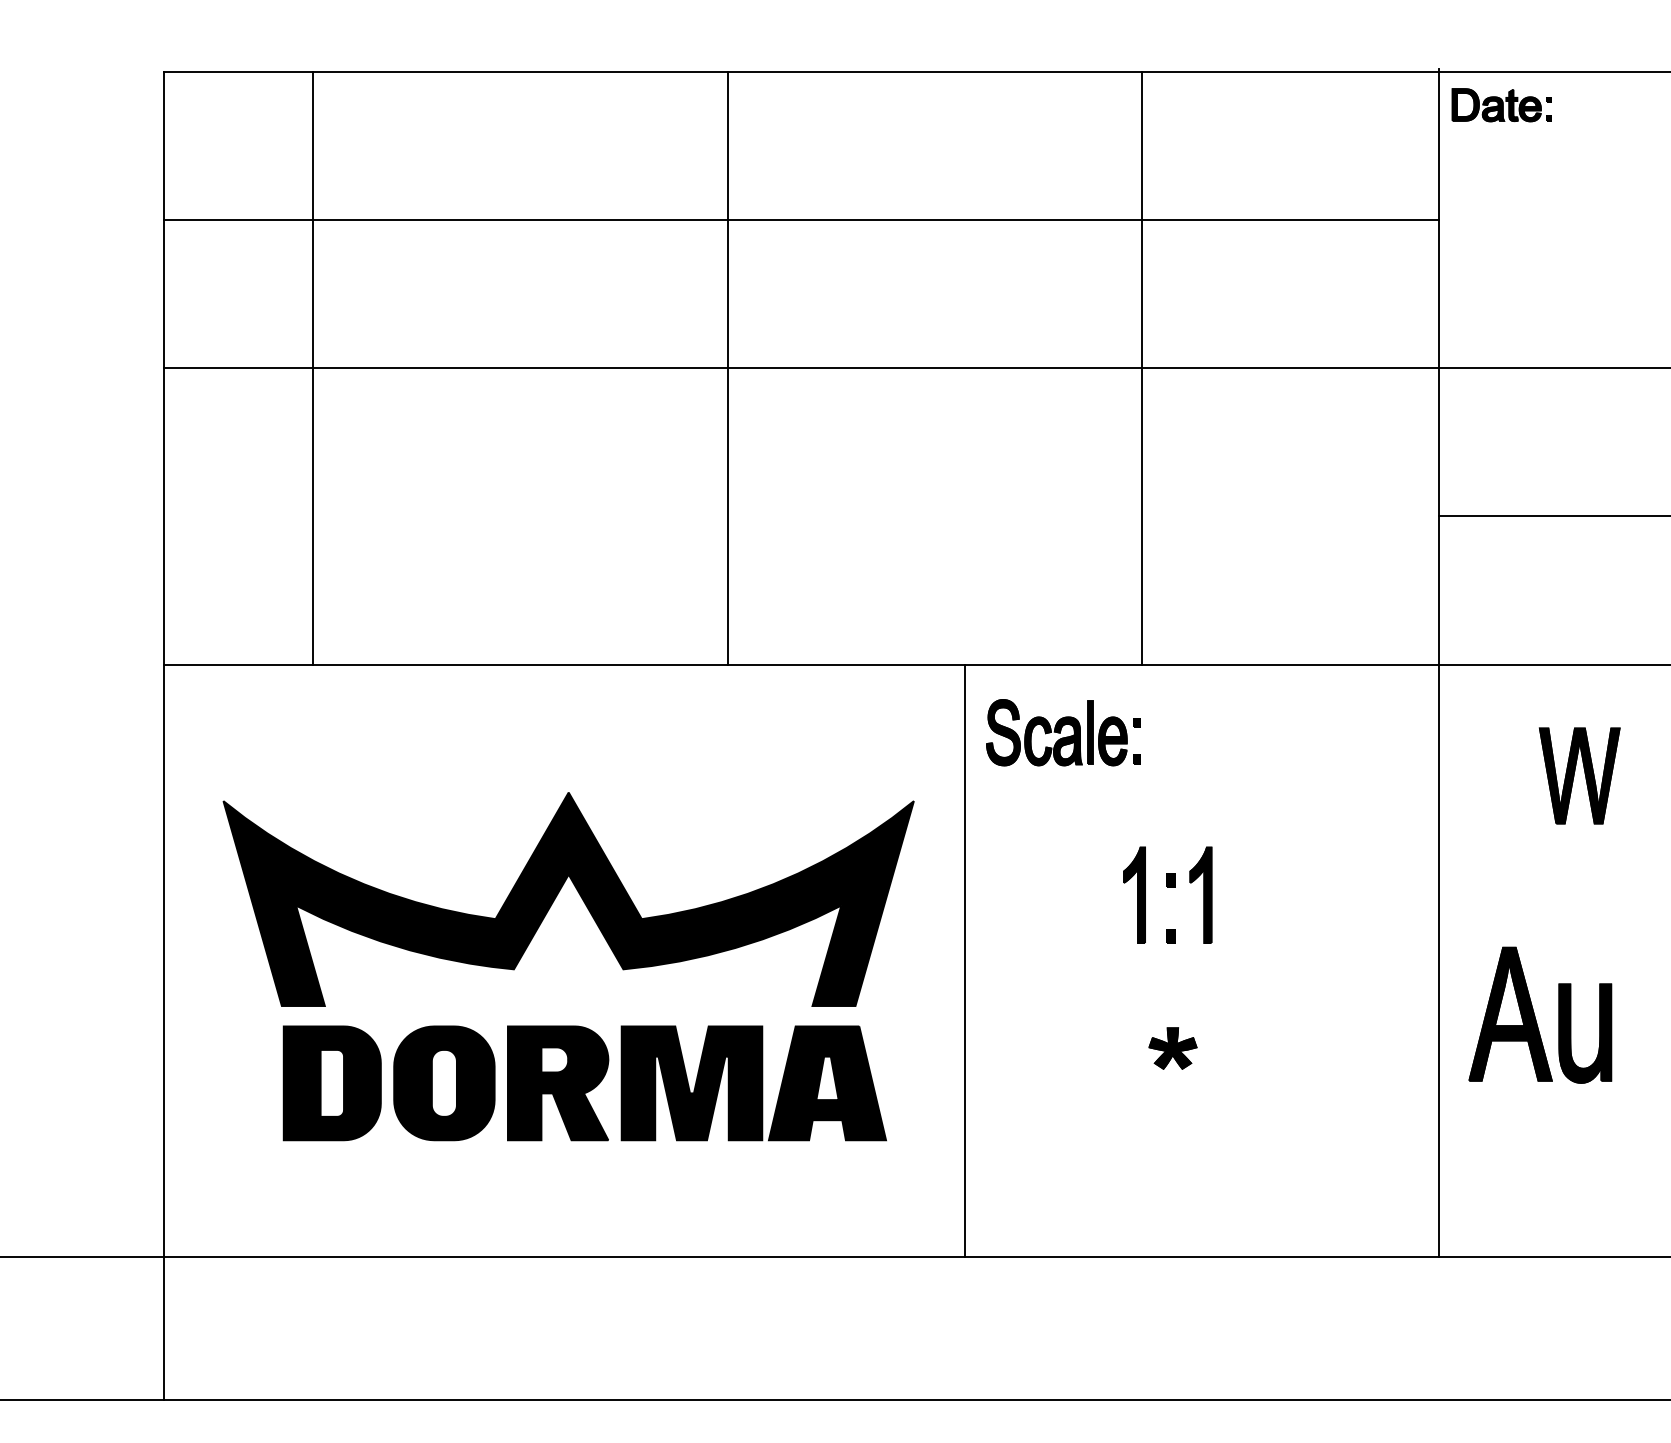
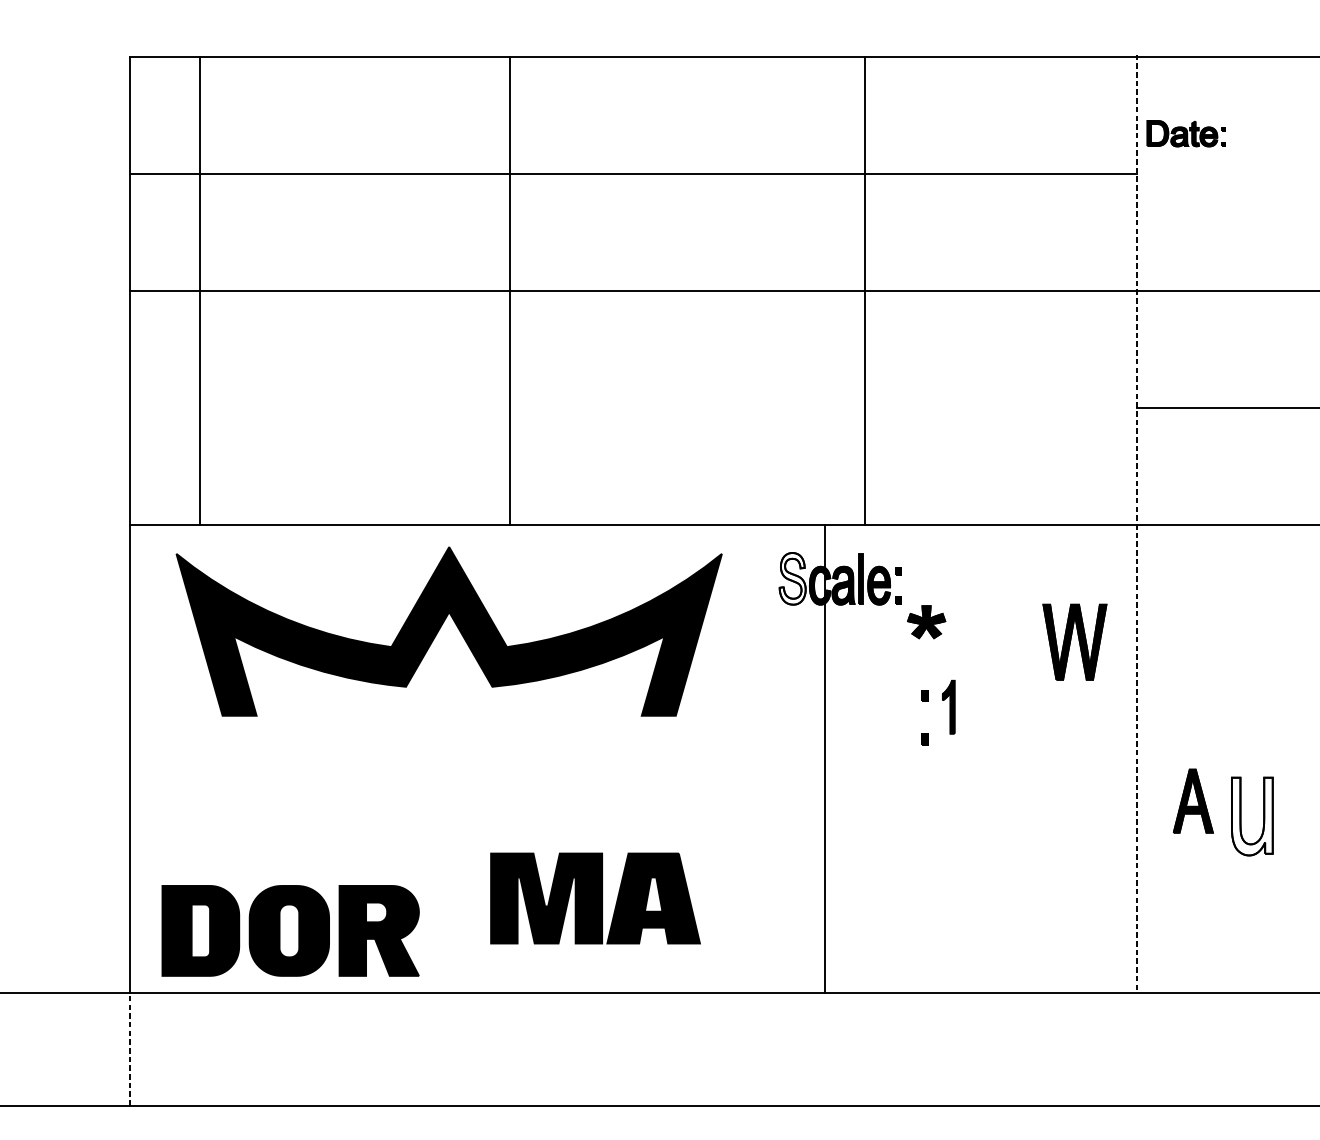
part: (1501, 105) -> (1186, 133), moved
line: (312, 367) -> (199, 290), moved
line: (727, 367) -> (509, 290), moved
line: (1142, 367) -> (865, 290), moved
line: (1438, 663) -> (1136, 524), solid -> dashed
fill: (1002, 732) -> (791, 578), removed
part: (1579, 775) -> (1074, 641), moved
part: (558, 894) -> (441, 627), moved
part: (1134, 894) -> (896, 706), removed
part: (1200, 894) -> (948, 706), size x0.7
line: (964, 960) -> (825, 758), moved
part: (1510, 1013) -> (1193, 800), size x0.6
fill: (1585, 1033) -> (1252, 816), removed
part: (1172, 1048) -> (926, 622), moved
part: (445, 1083) -> (290, 931), moved
part: (753, 1083) -> (595, 898), moved
line: (164, 1327) -> (129, 1048), solid -> dashed

